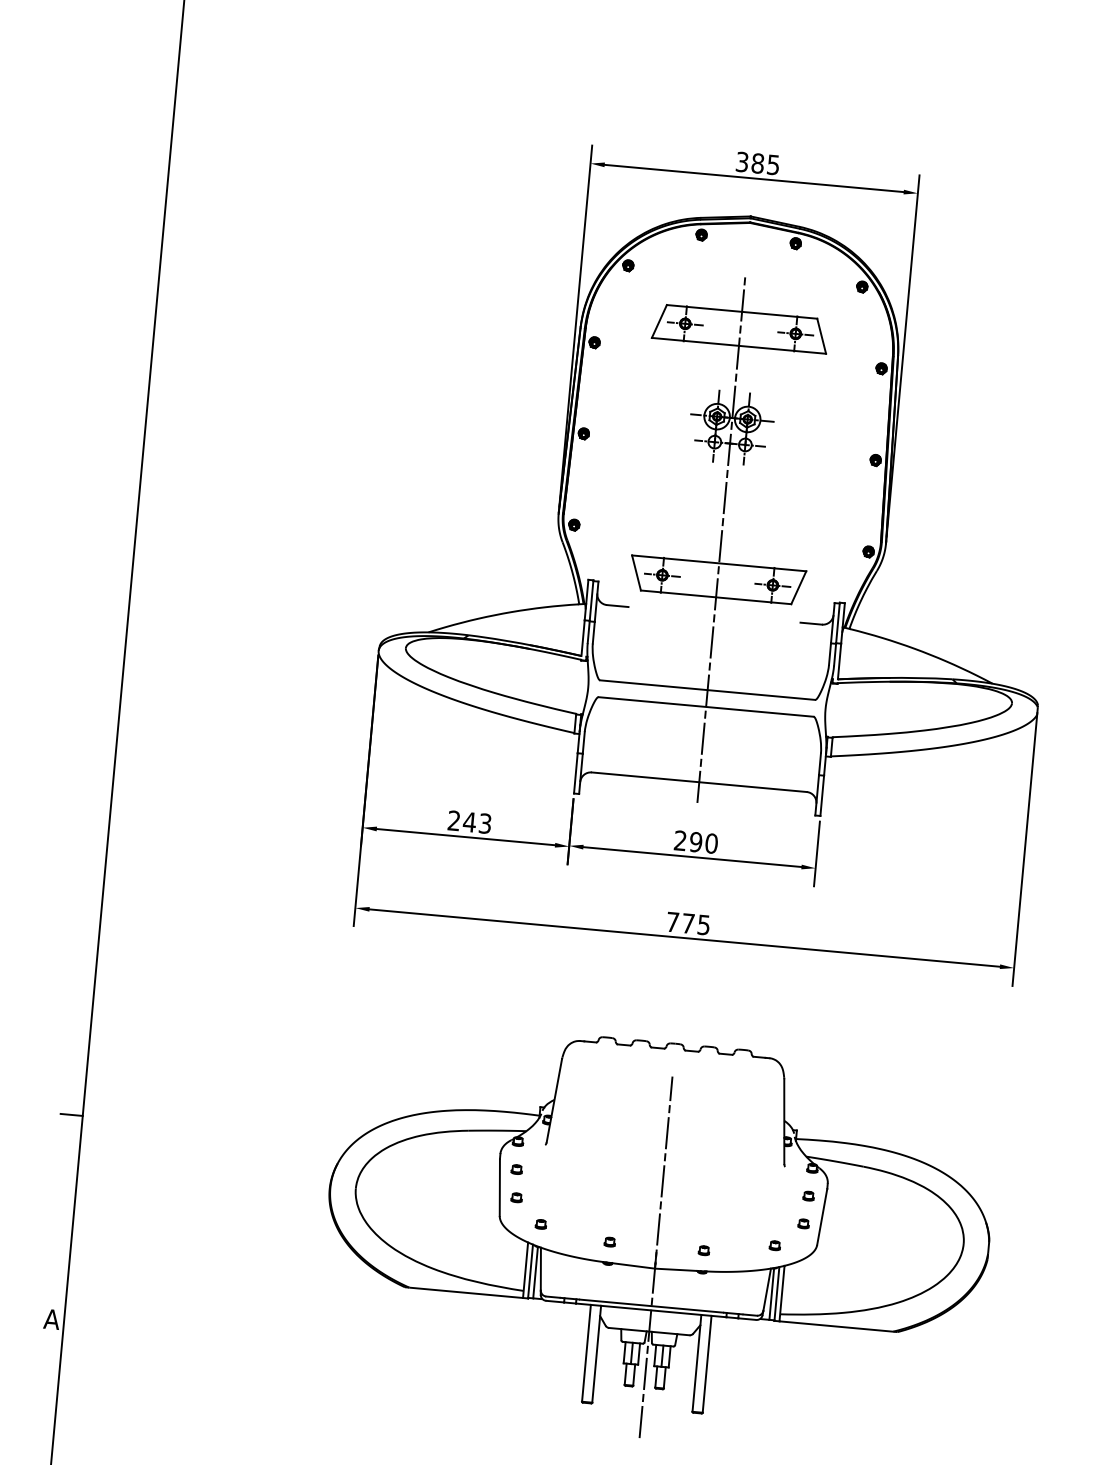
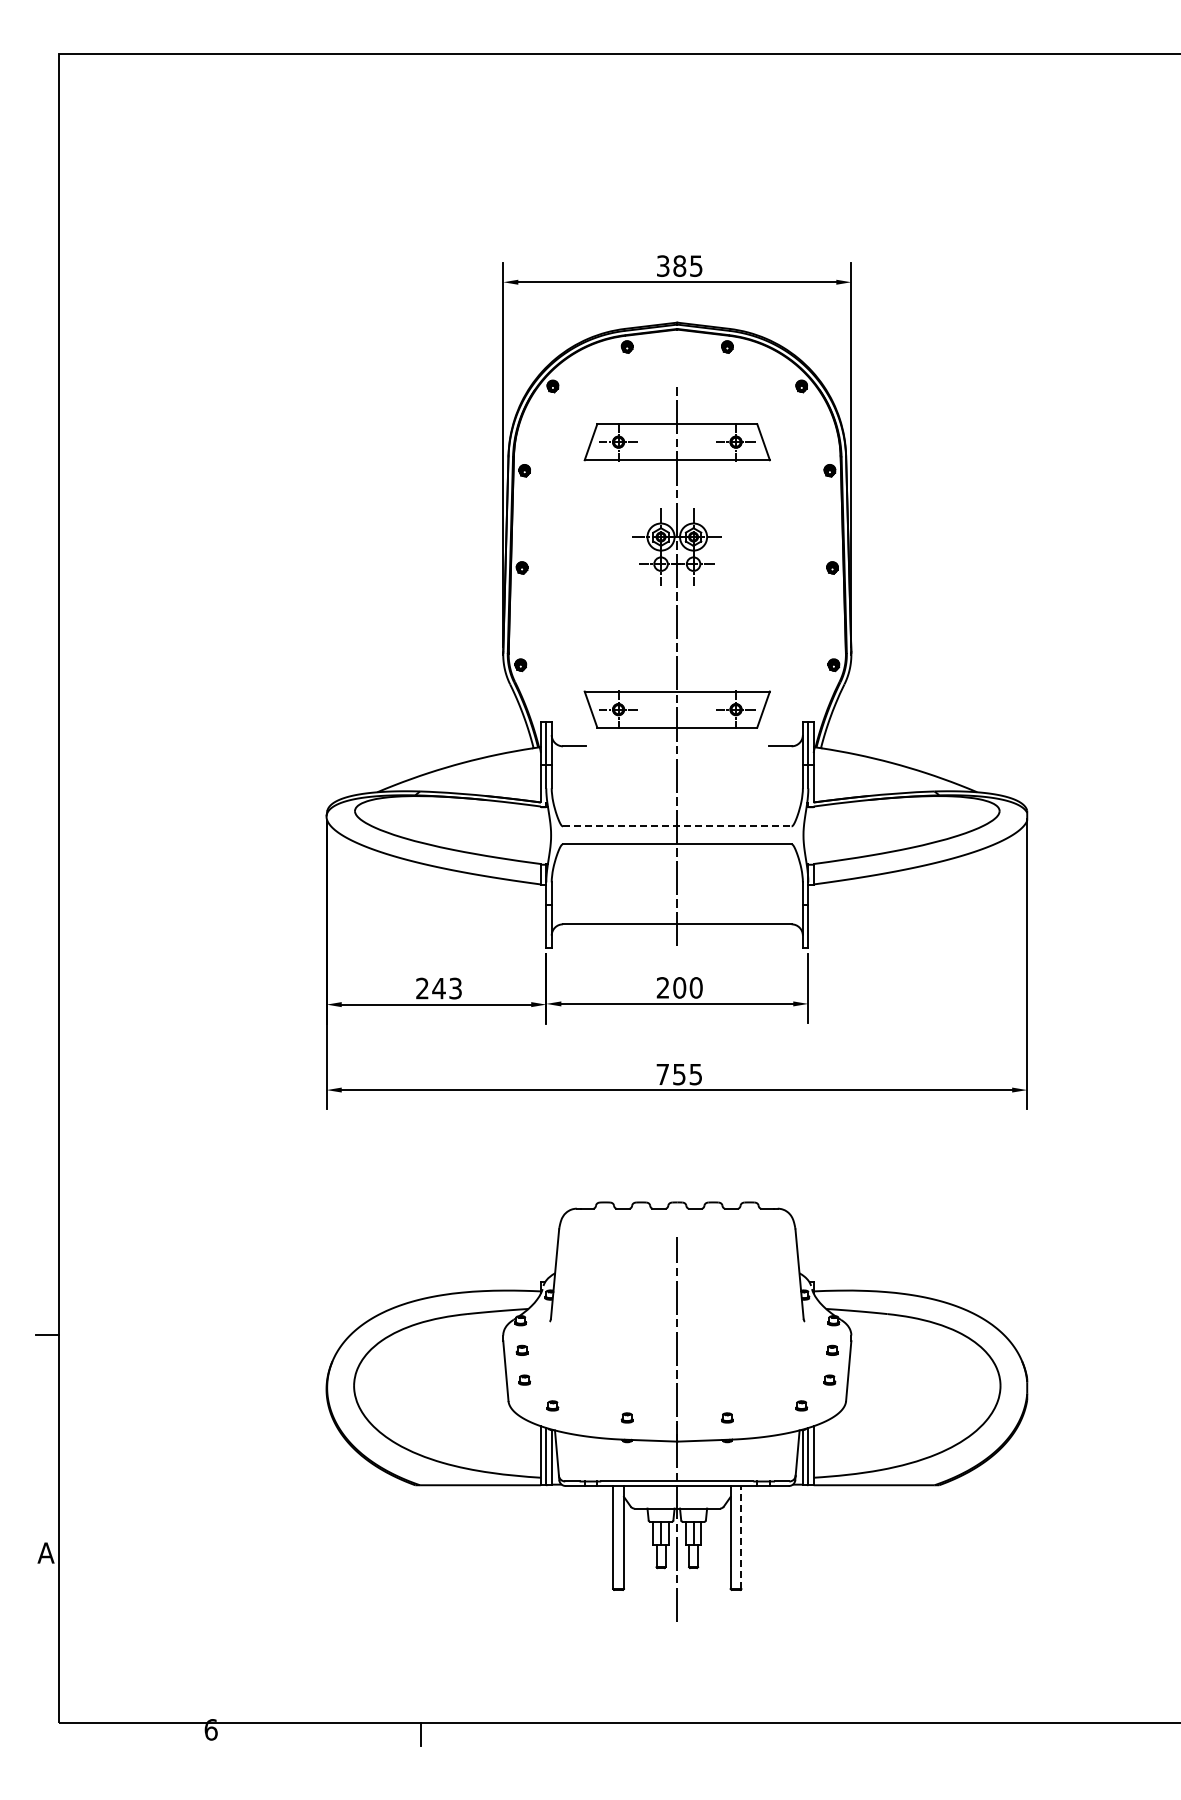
line: (707, 690) -> (677, 826), solid -> dashed
text: (695, 841) -> (679, 987), 290 -> 200
text: (688, 923) -> (679, 1074), 775 -> 755
line: (707, 1364) -> (741, 1537), solid -> dashed

